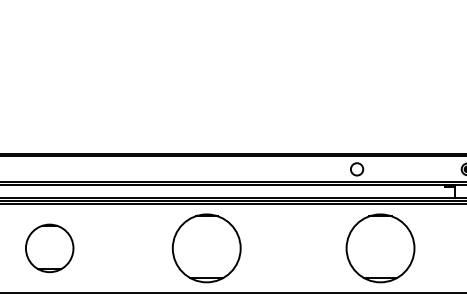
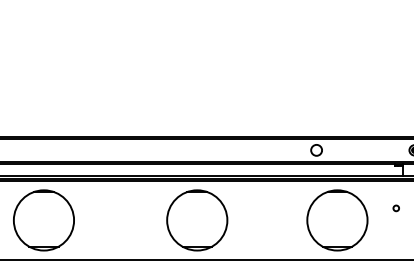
circle: (445, 234) -> (395, 208), added
part: (49, 248) -> (43, 220), size x1.43
part: (207, 248) -> (197, 220), moved

